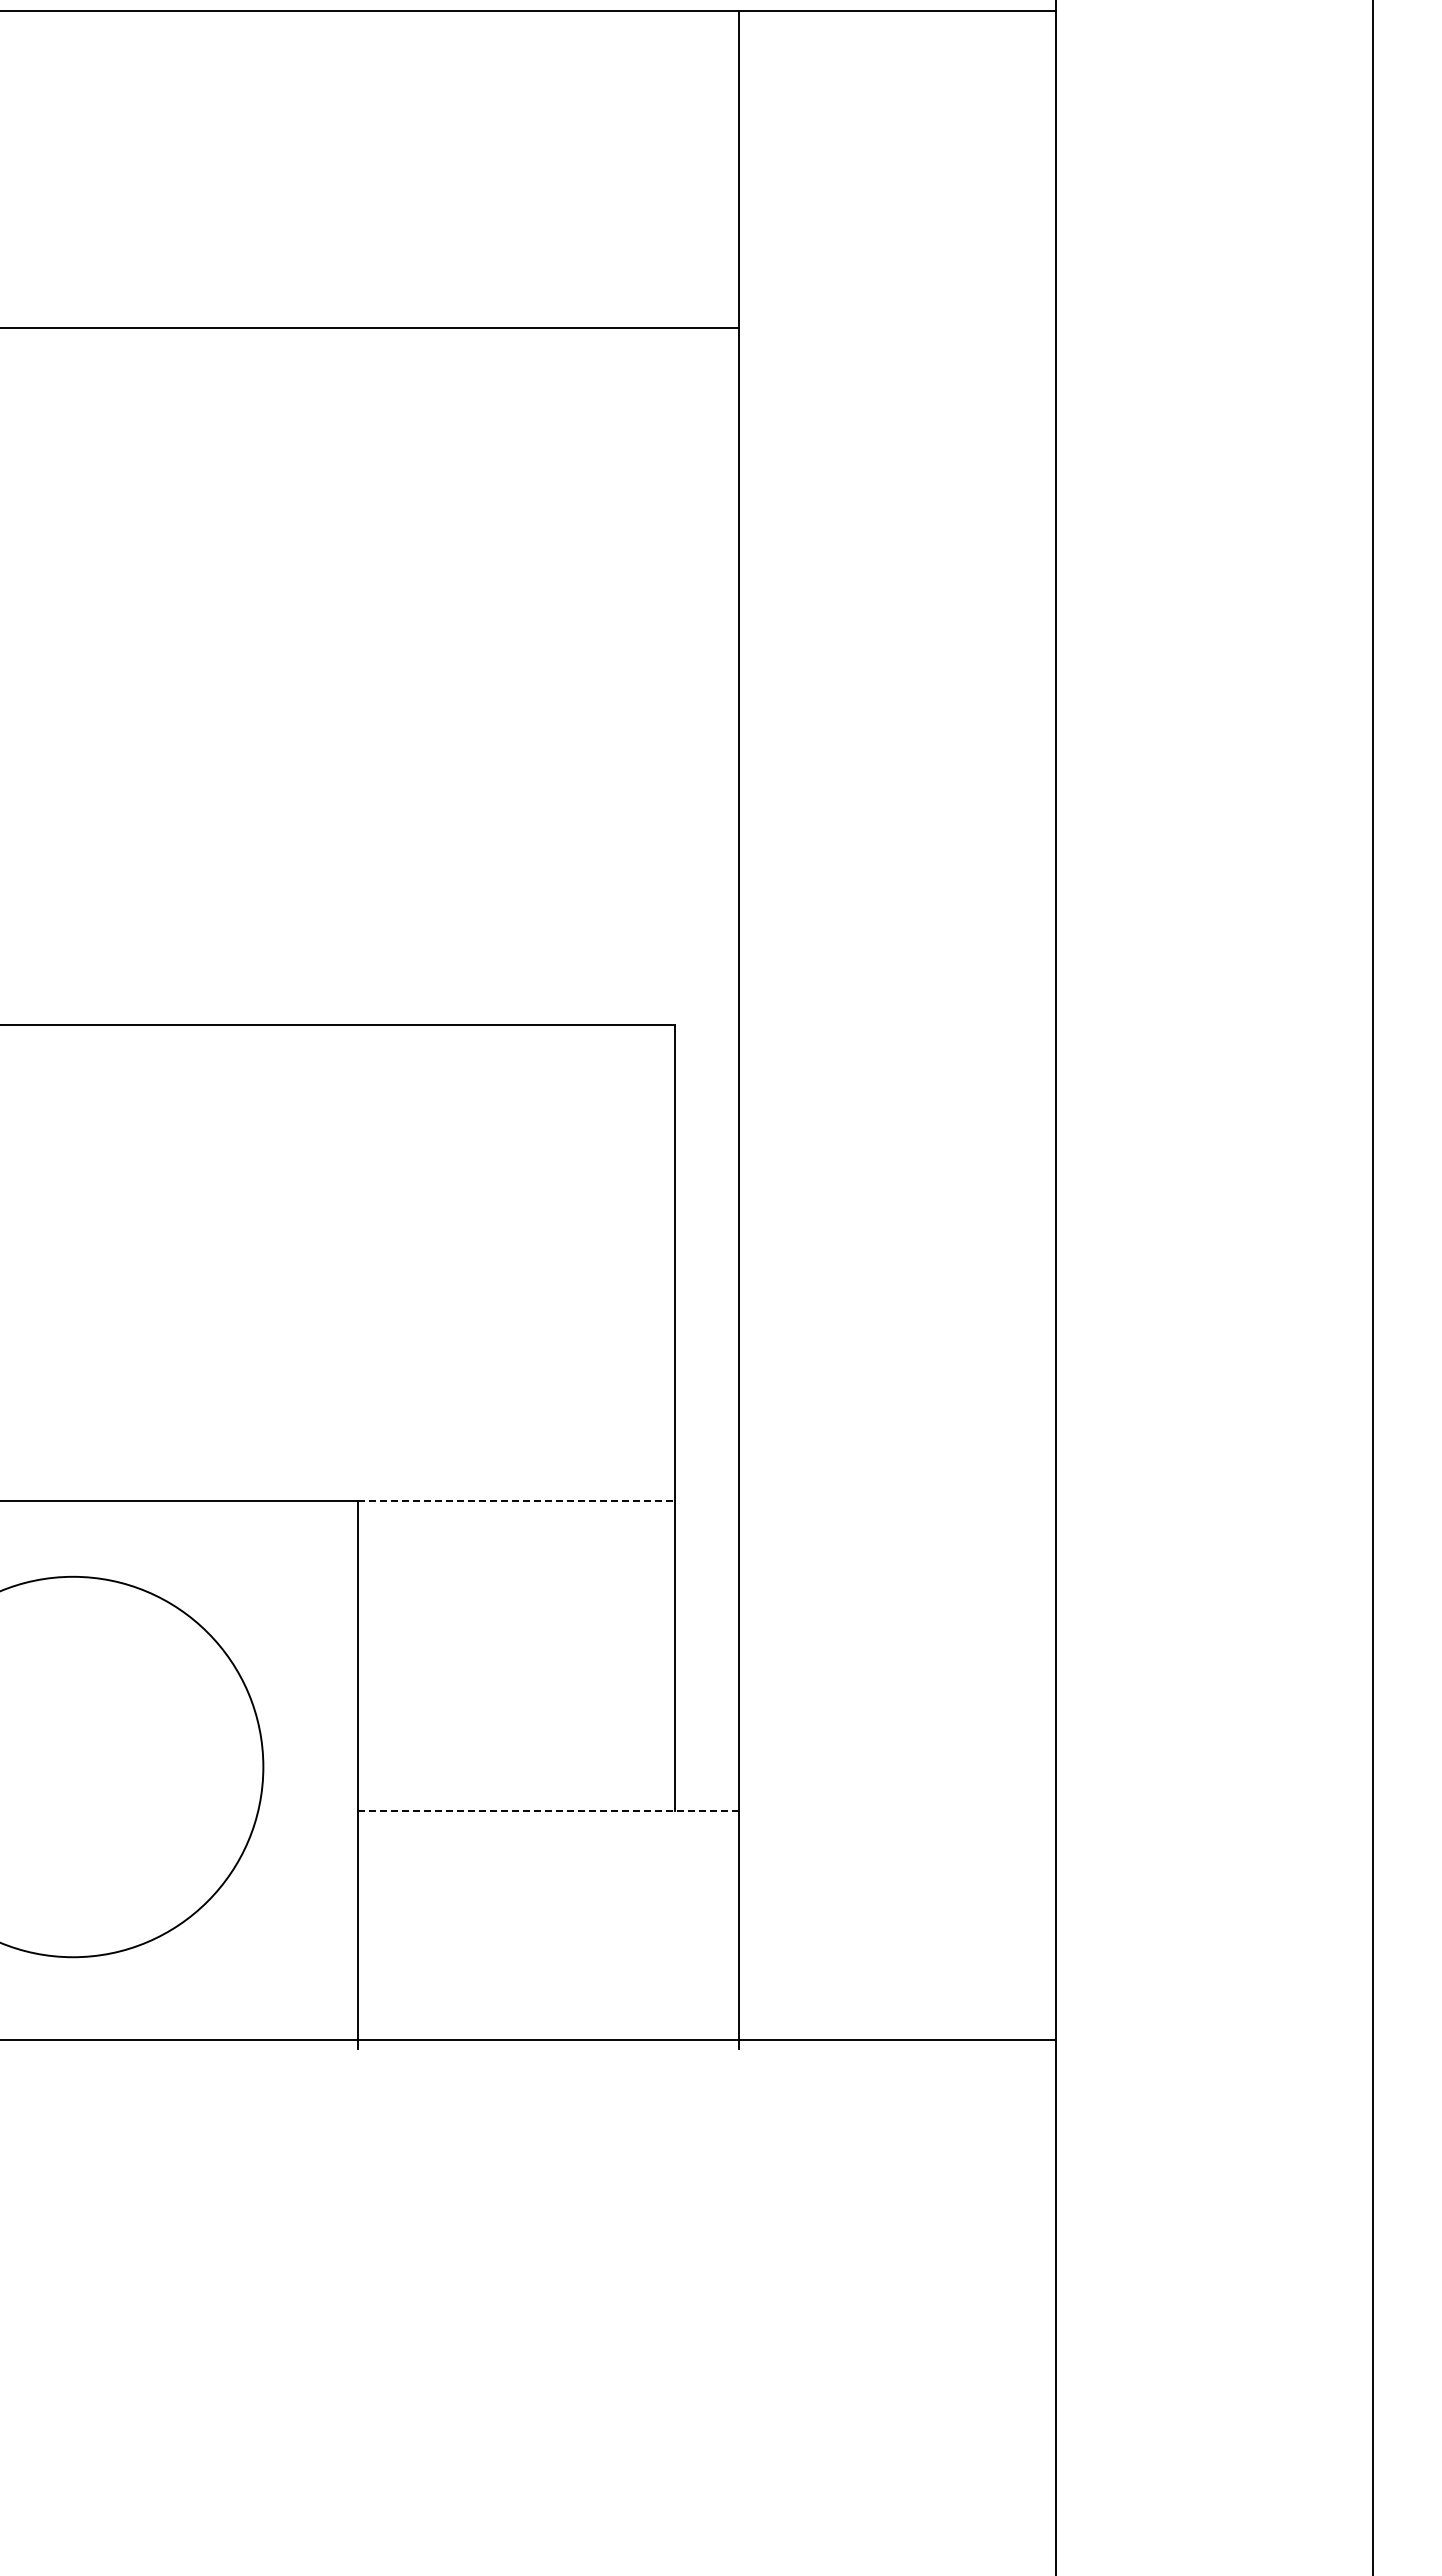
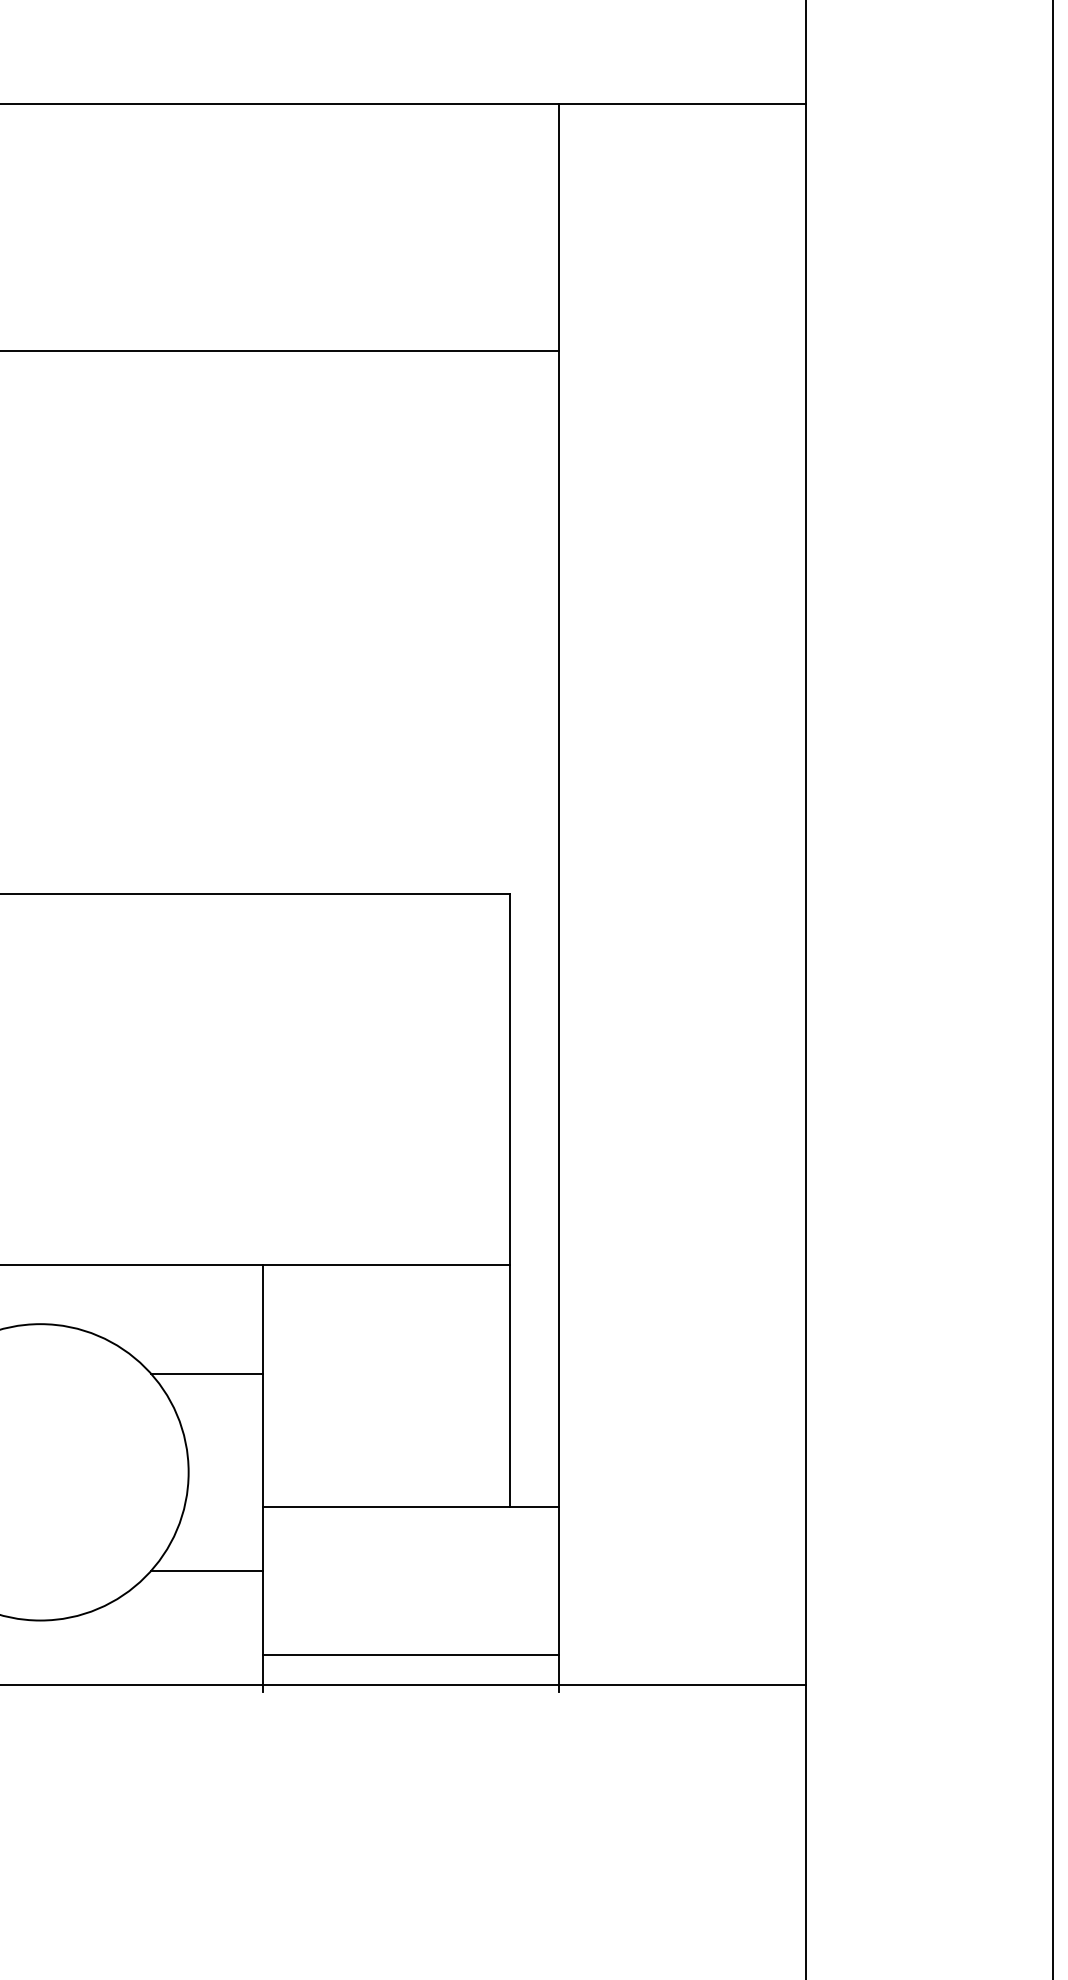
line: (516, 1500) -> (385, 1264), dashed -> solid
line: (286, 1640) -> (206, 1373), added
line: (549, 1811) -> (411, 1506), dashed -> solid
line: (286, 1893) -> (206, 1570), added
line: (548, 2001) -> (410, 1655), added

